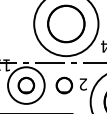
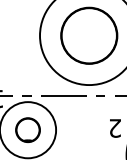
part: (64, 85) -> (86, 130), removed

